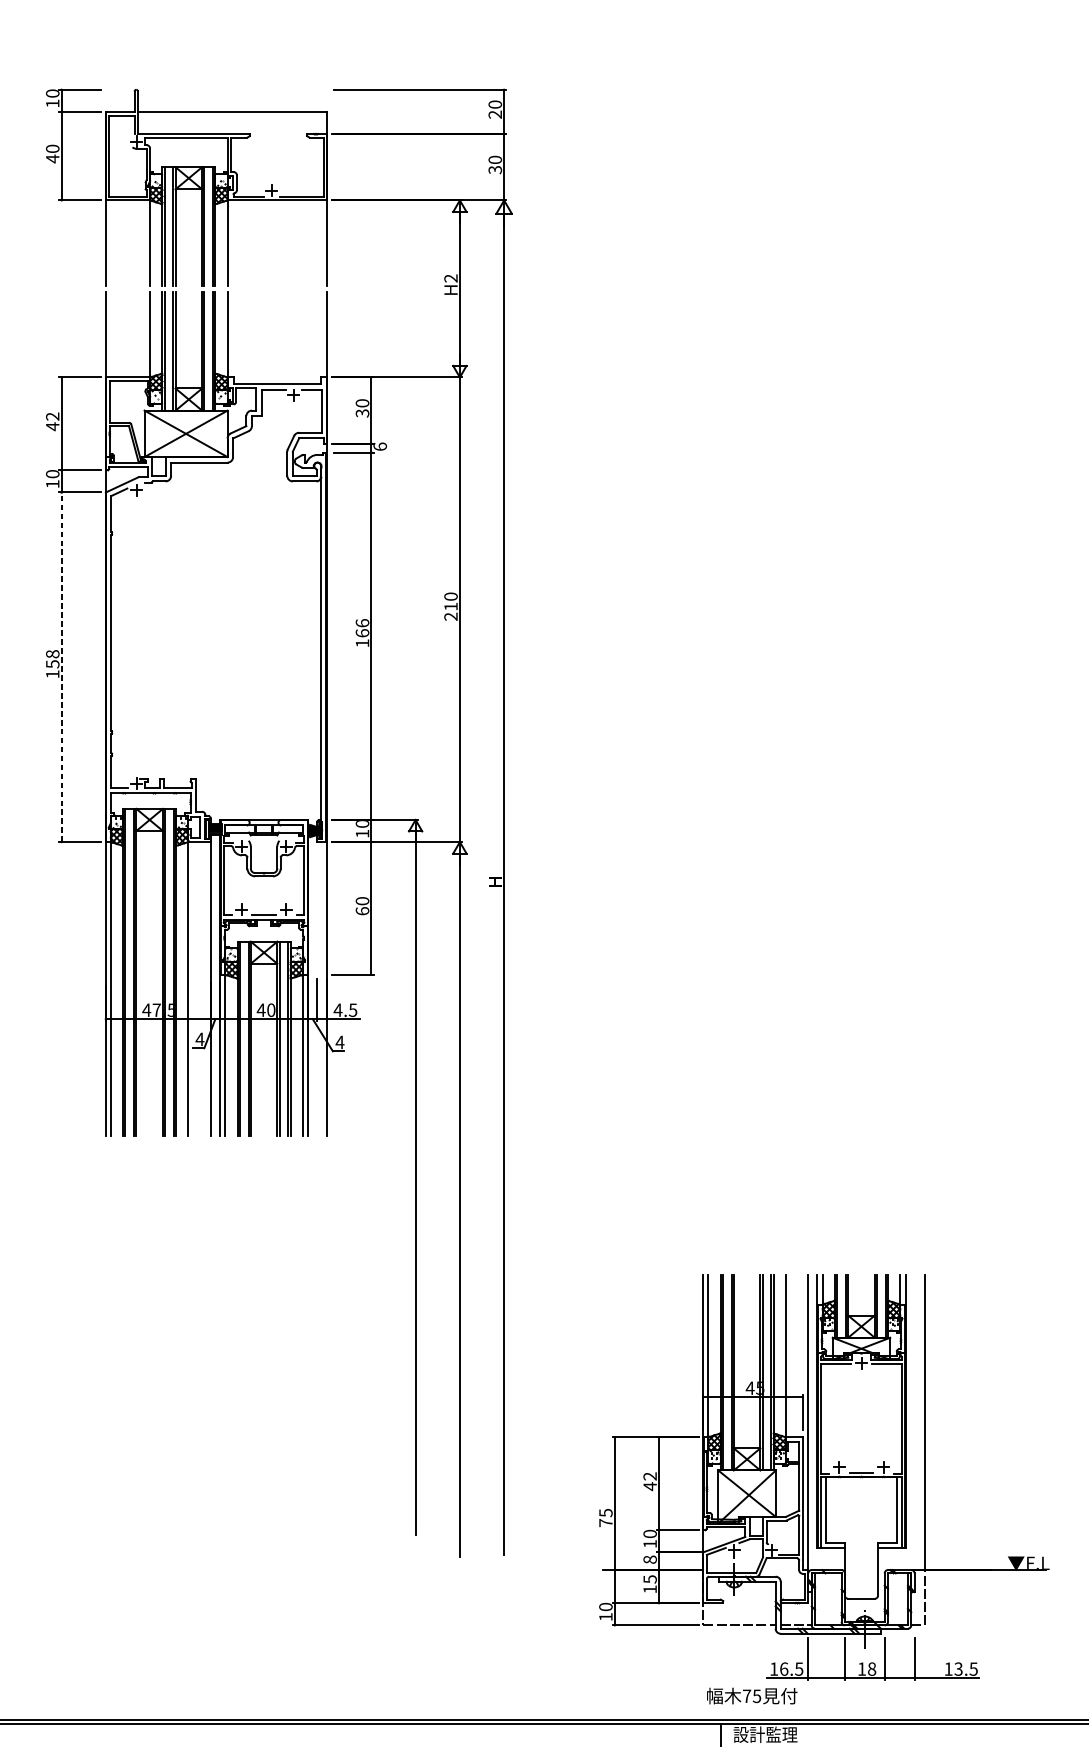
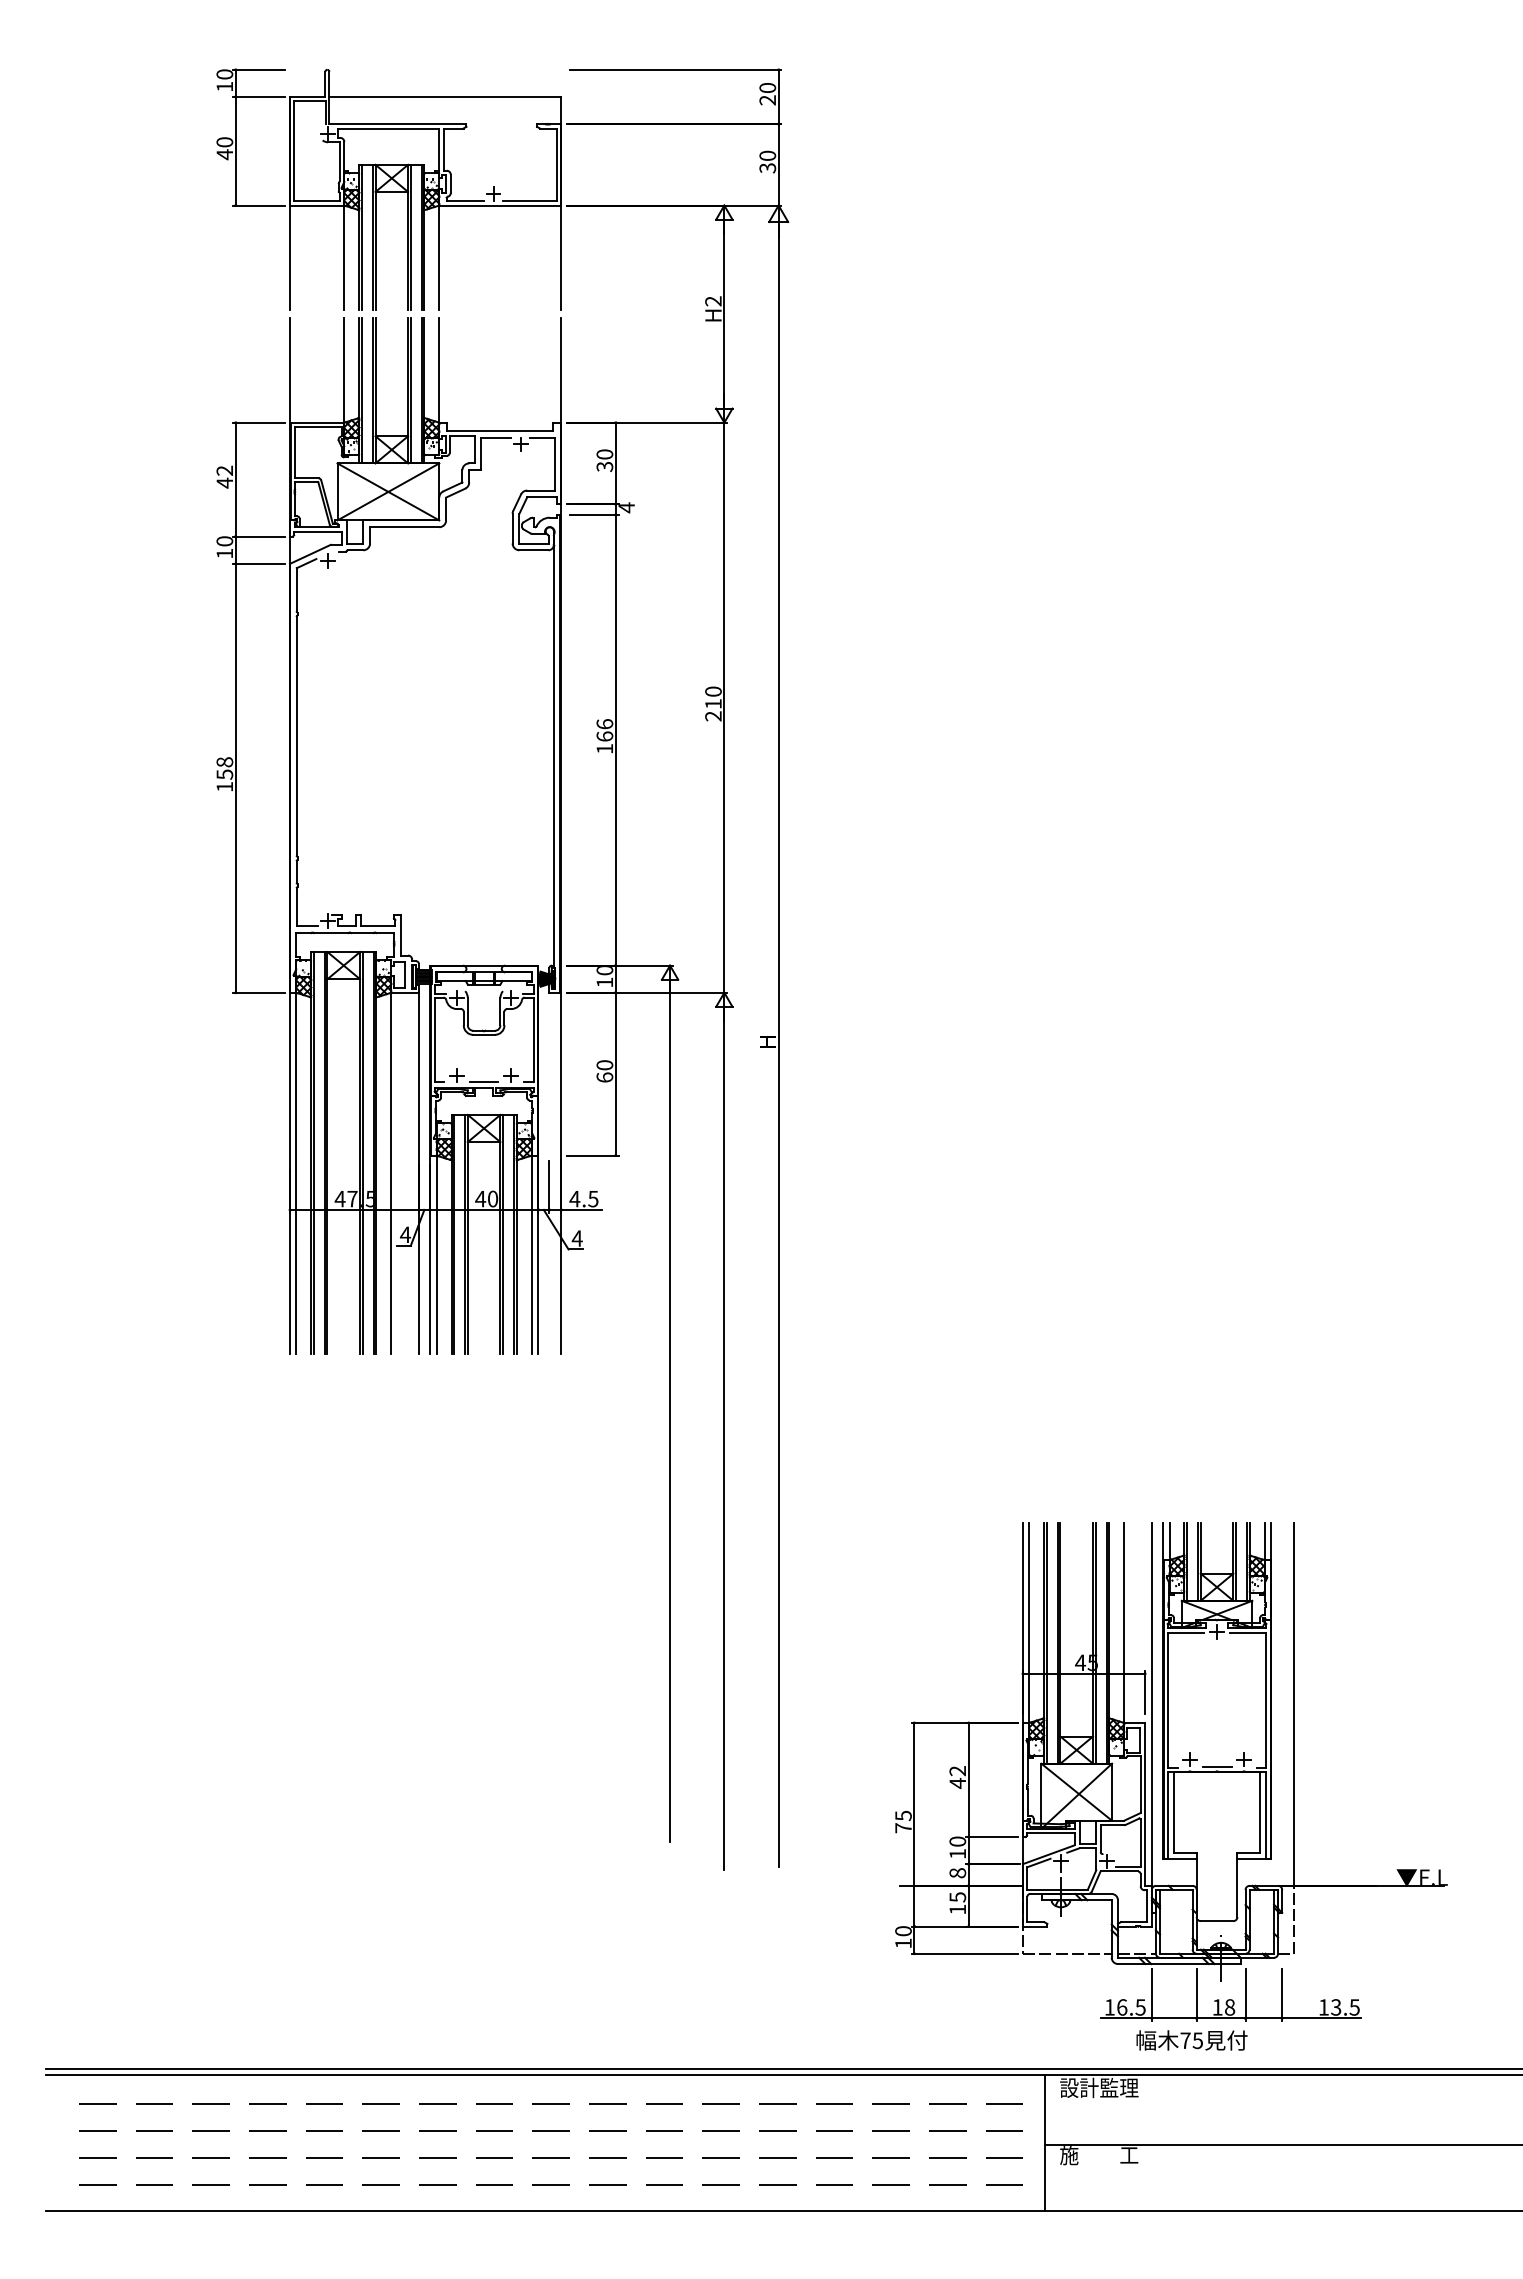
text: (380, 446) -> (626, 507), 6 -> 4
line: (61, 666) -> (235, 777), dashed -> solid
text: (751, 1696) -> (1191, 2040), moved

